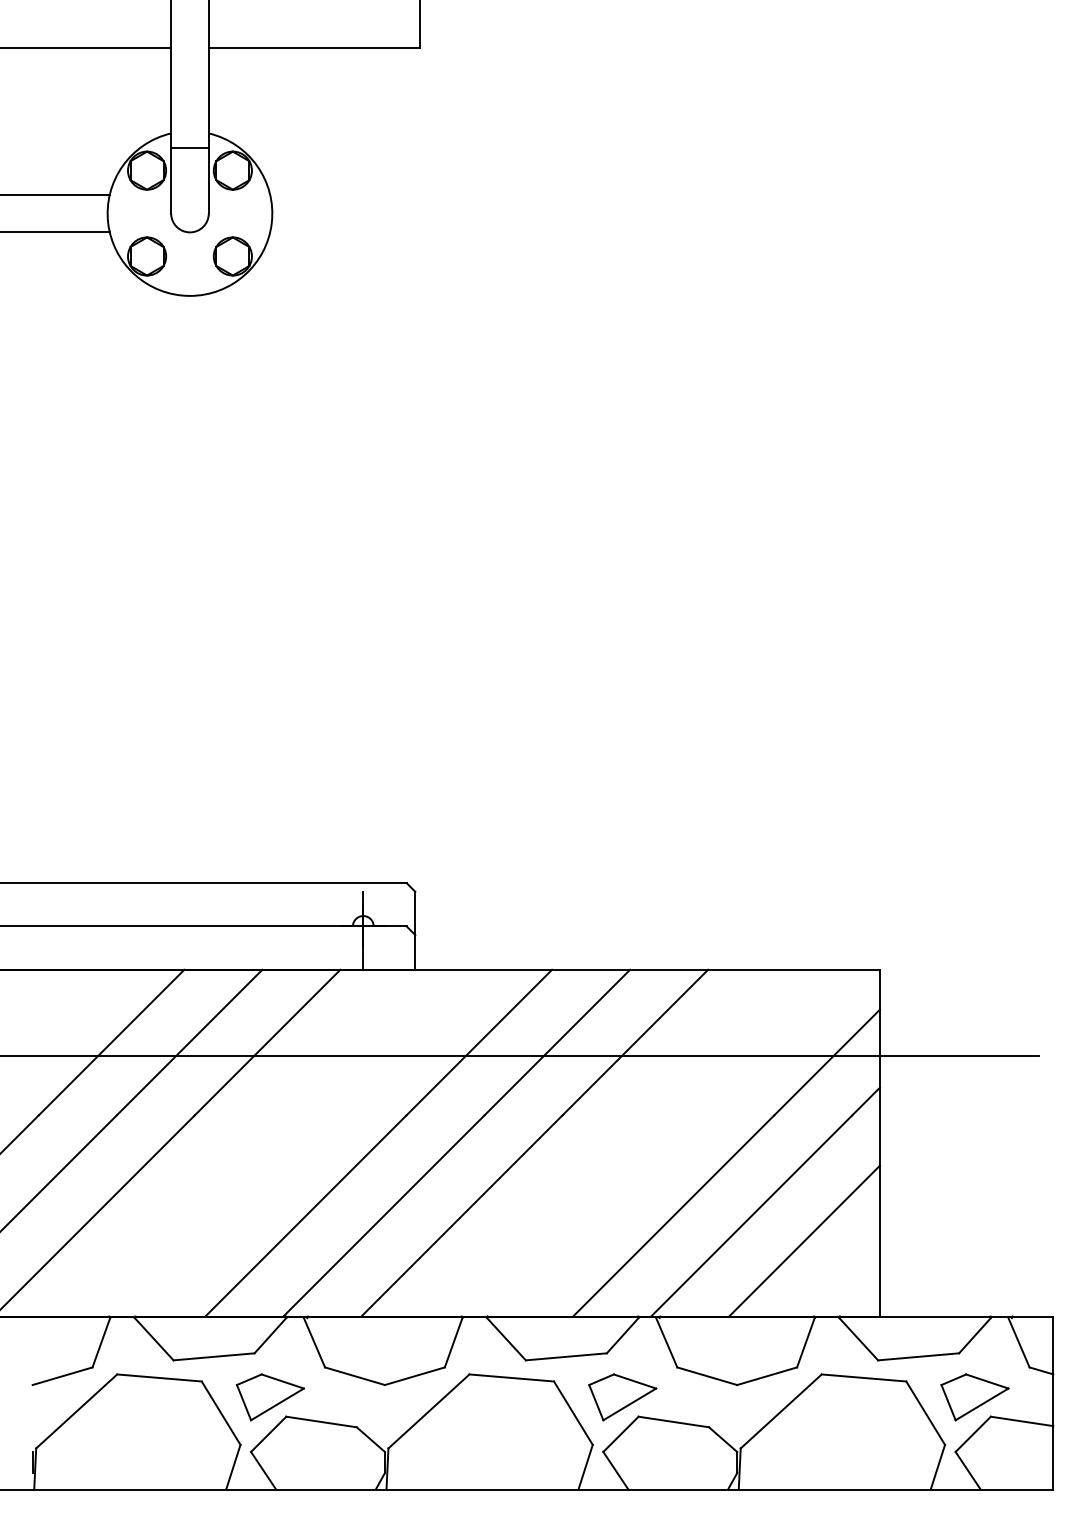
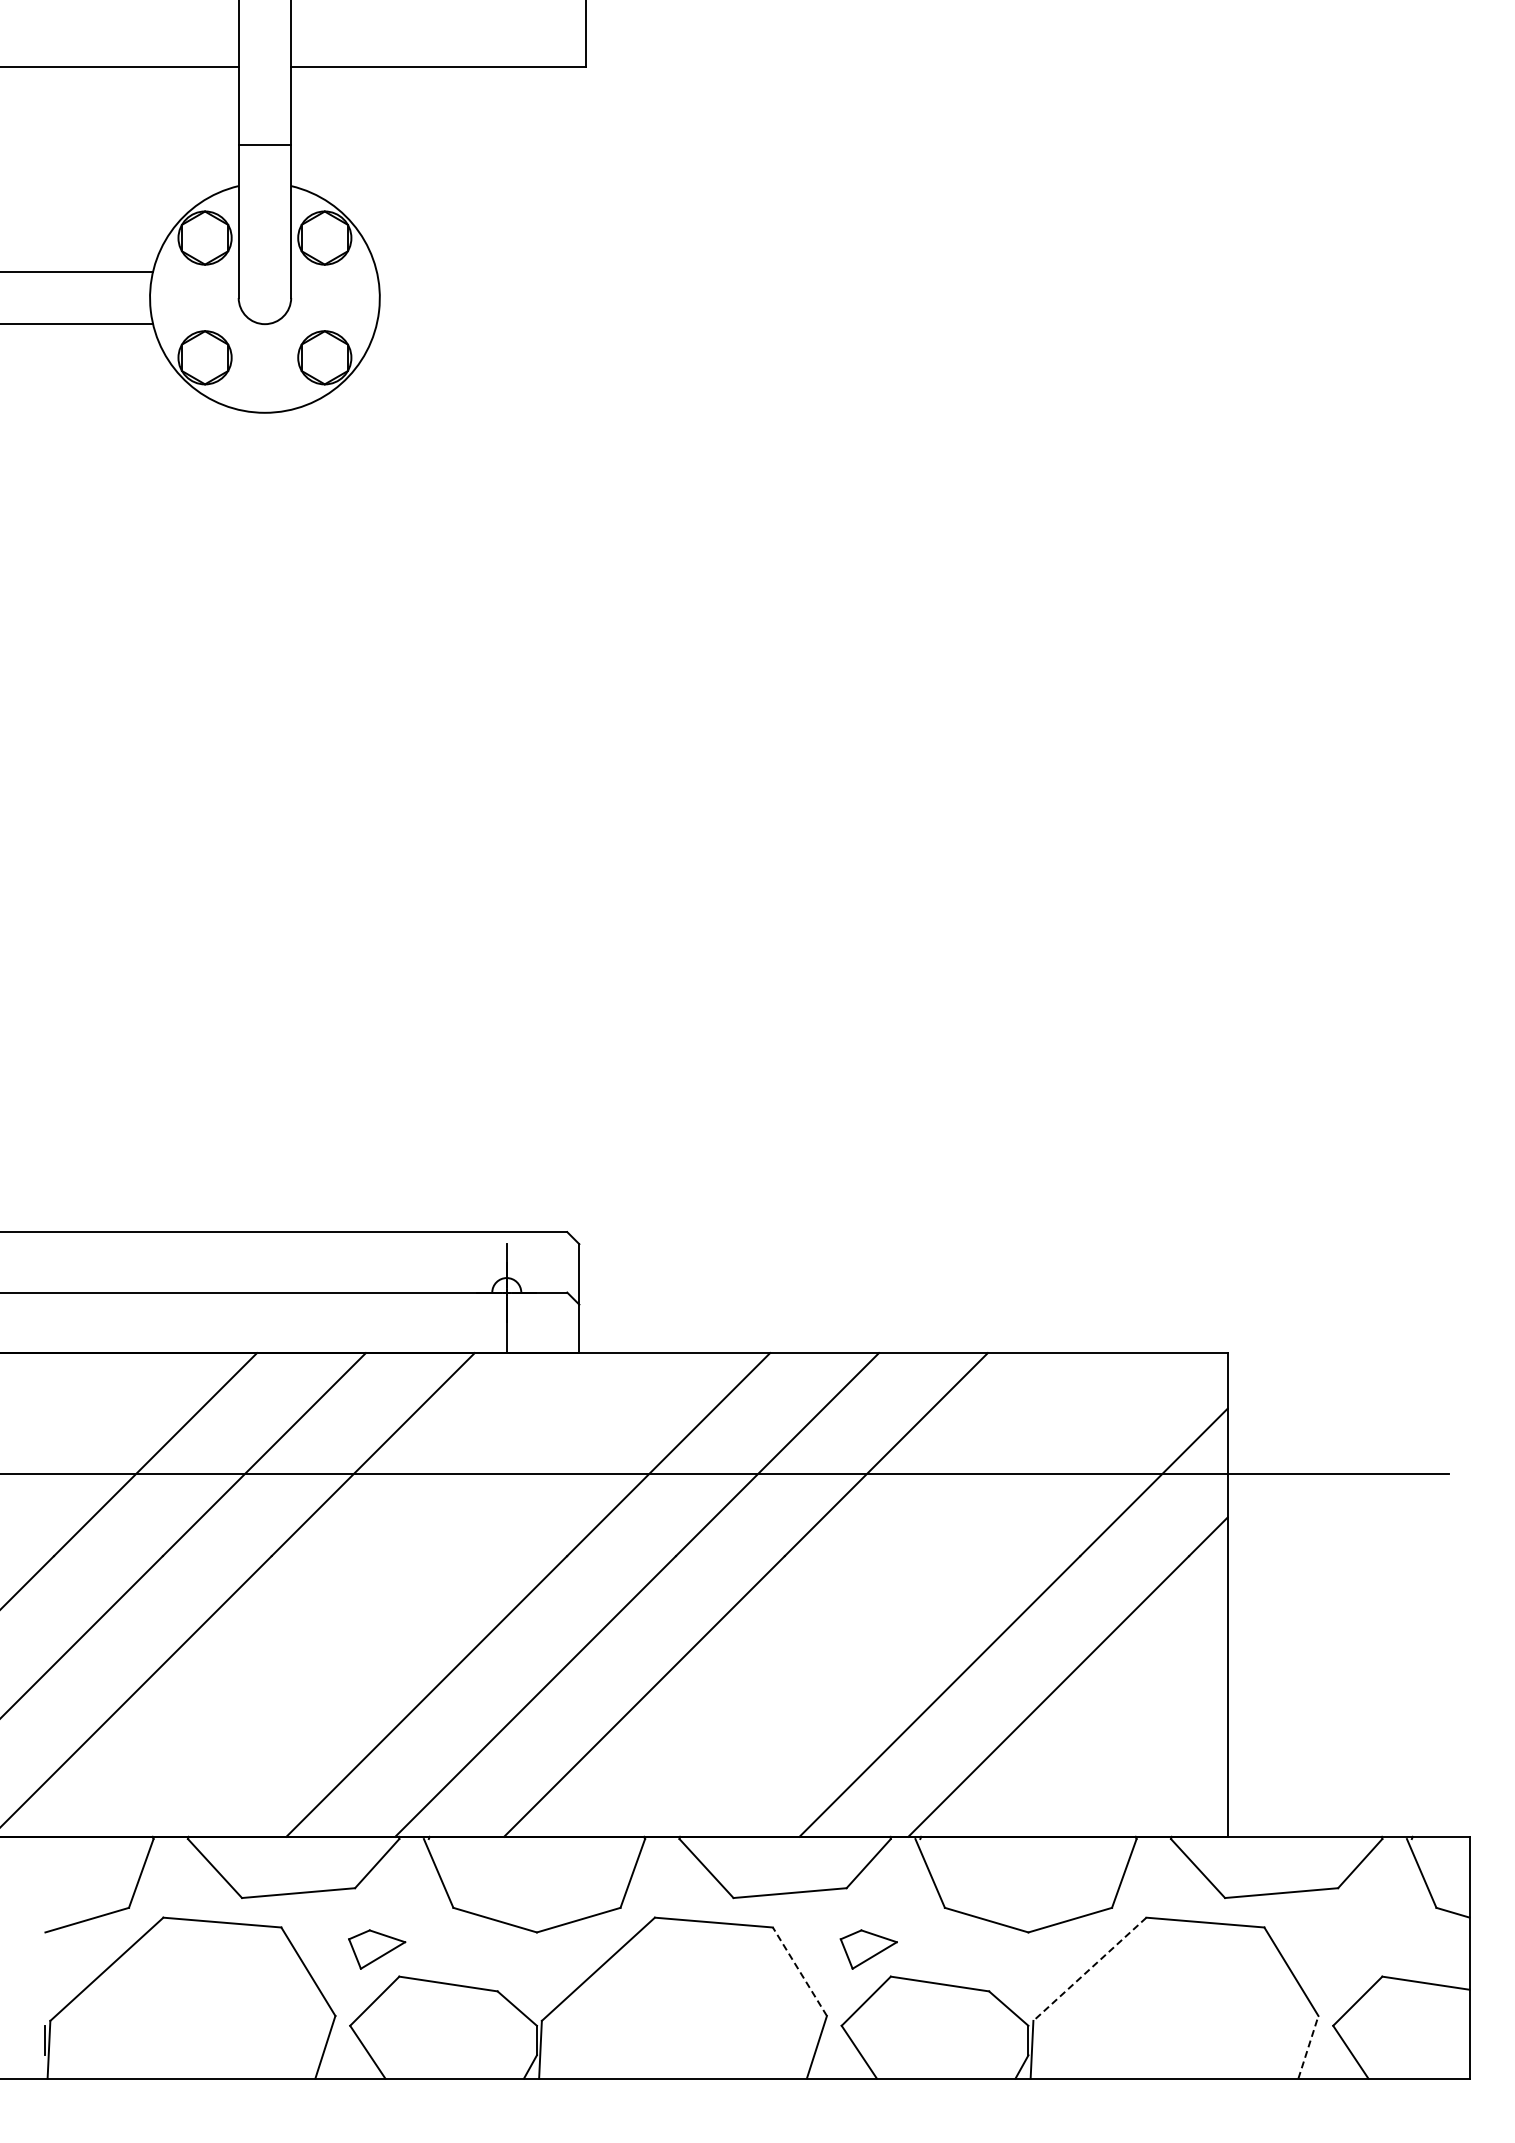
line: (189, 147) -> (264, 144), moved
line: (804, 1241) -> (1122, 1731), removed
part: (269, 1397) -> (376, 1949), size x0.6
part: (622, 1397) -> (868, 1949), size x0.6
part: (974, 1397) -> (1359, 1949), removed
line: (780, 1411) -> (1089, 1969), solid -> dashed
line: (573, 1413) -> (799, 1971), solid -> dashed
line: (937, 1467) -> (1308, 2047), solid -> dashed

